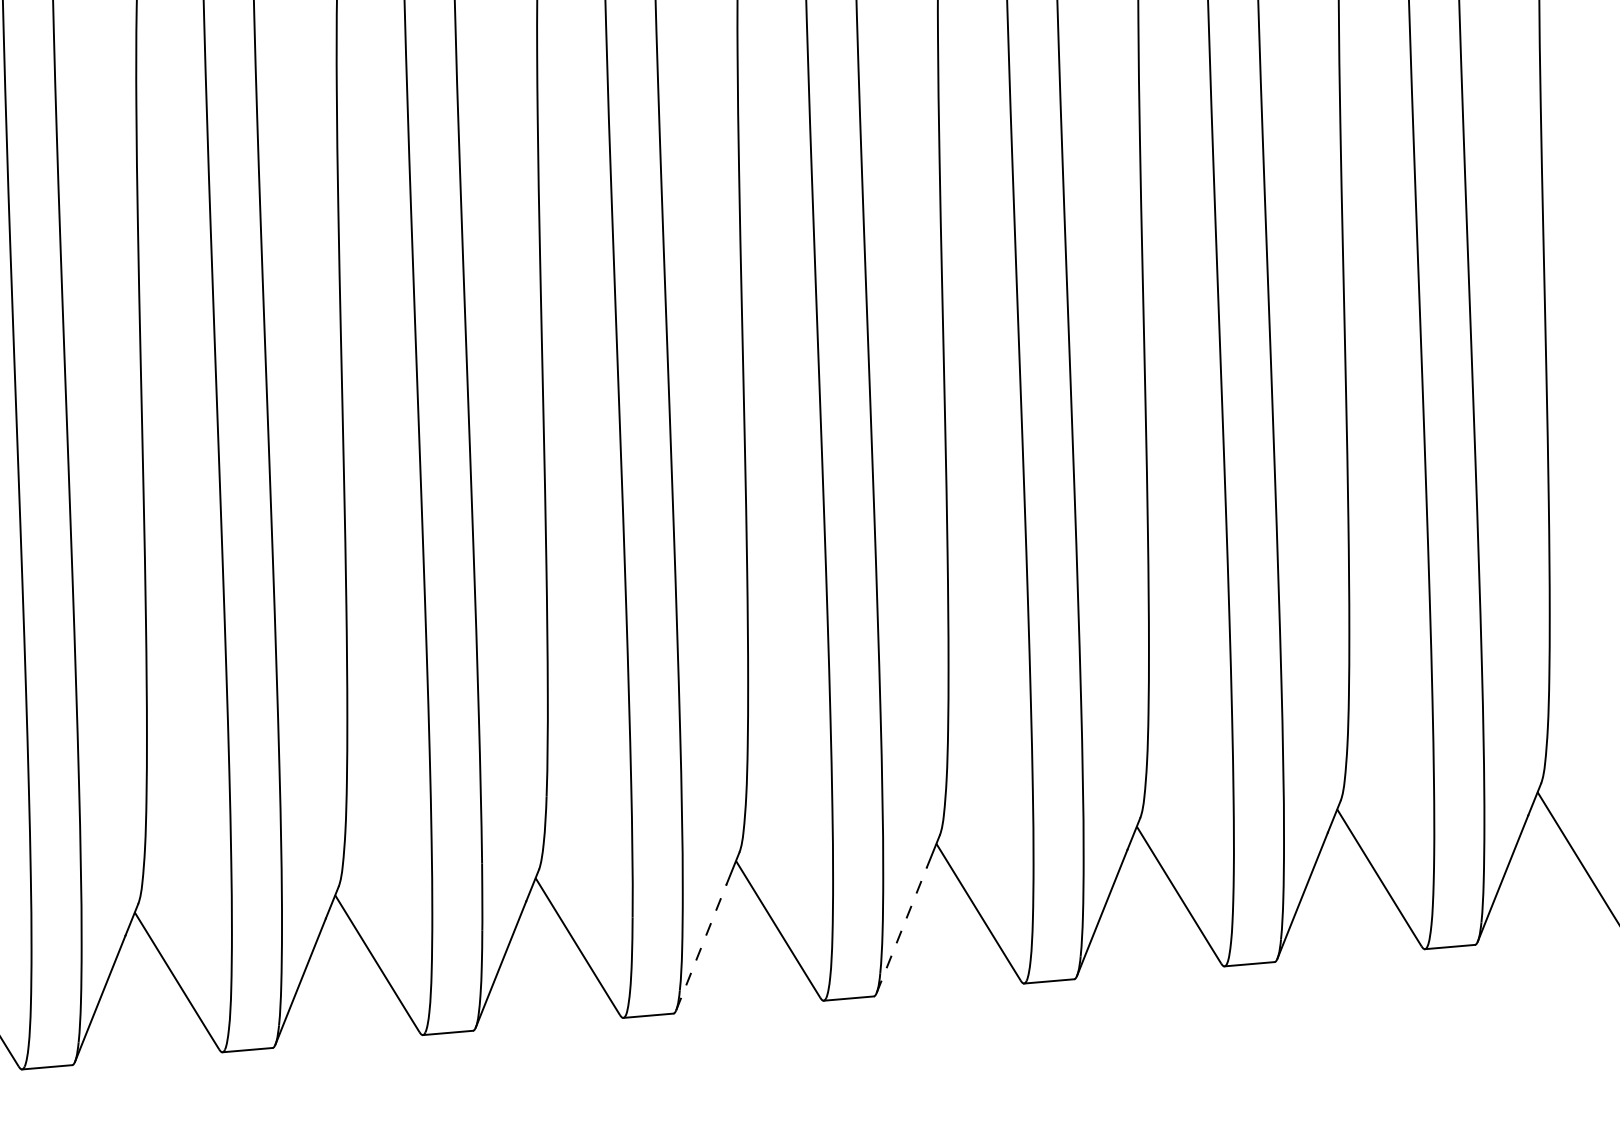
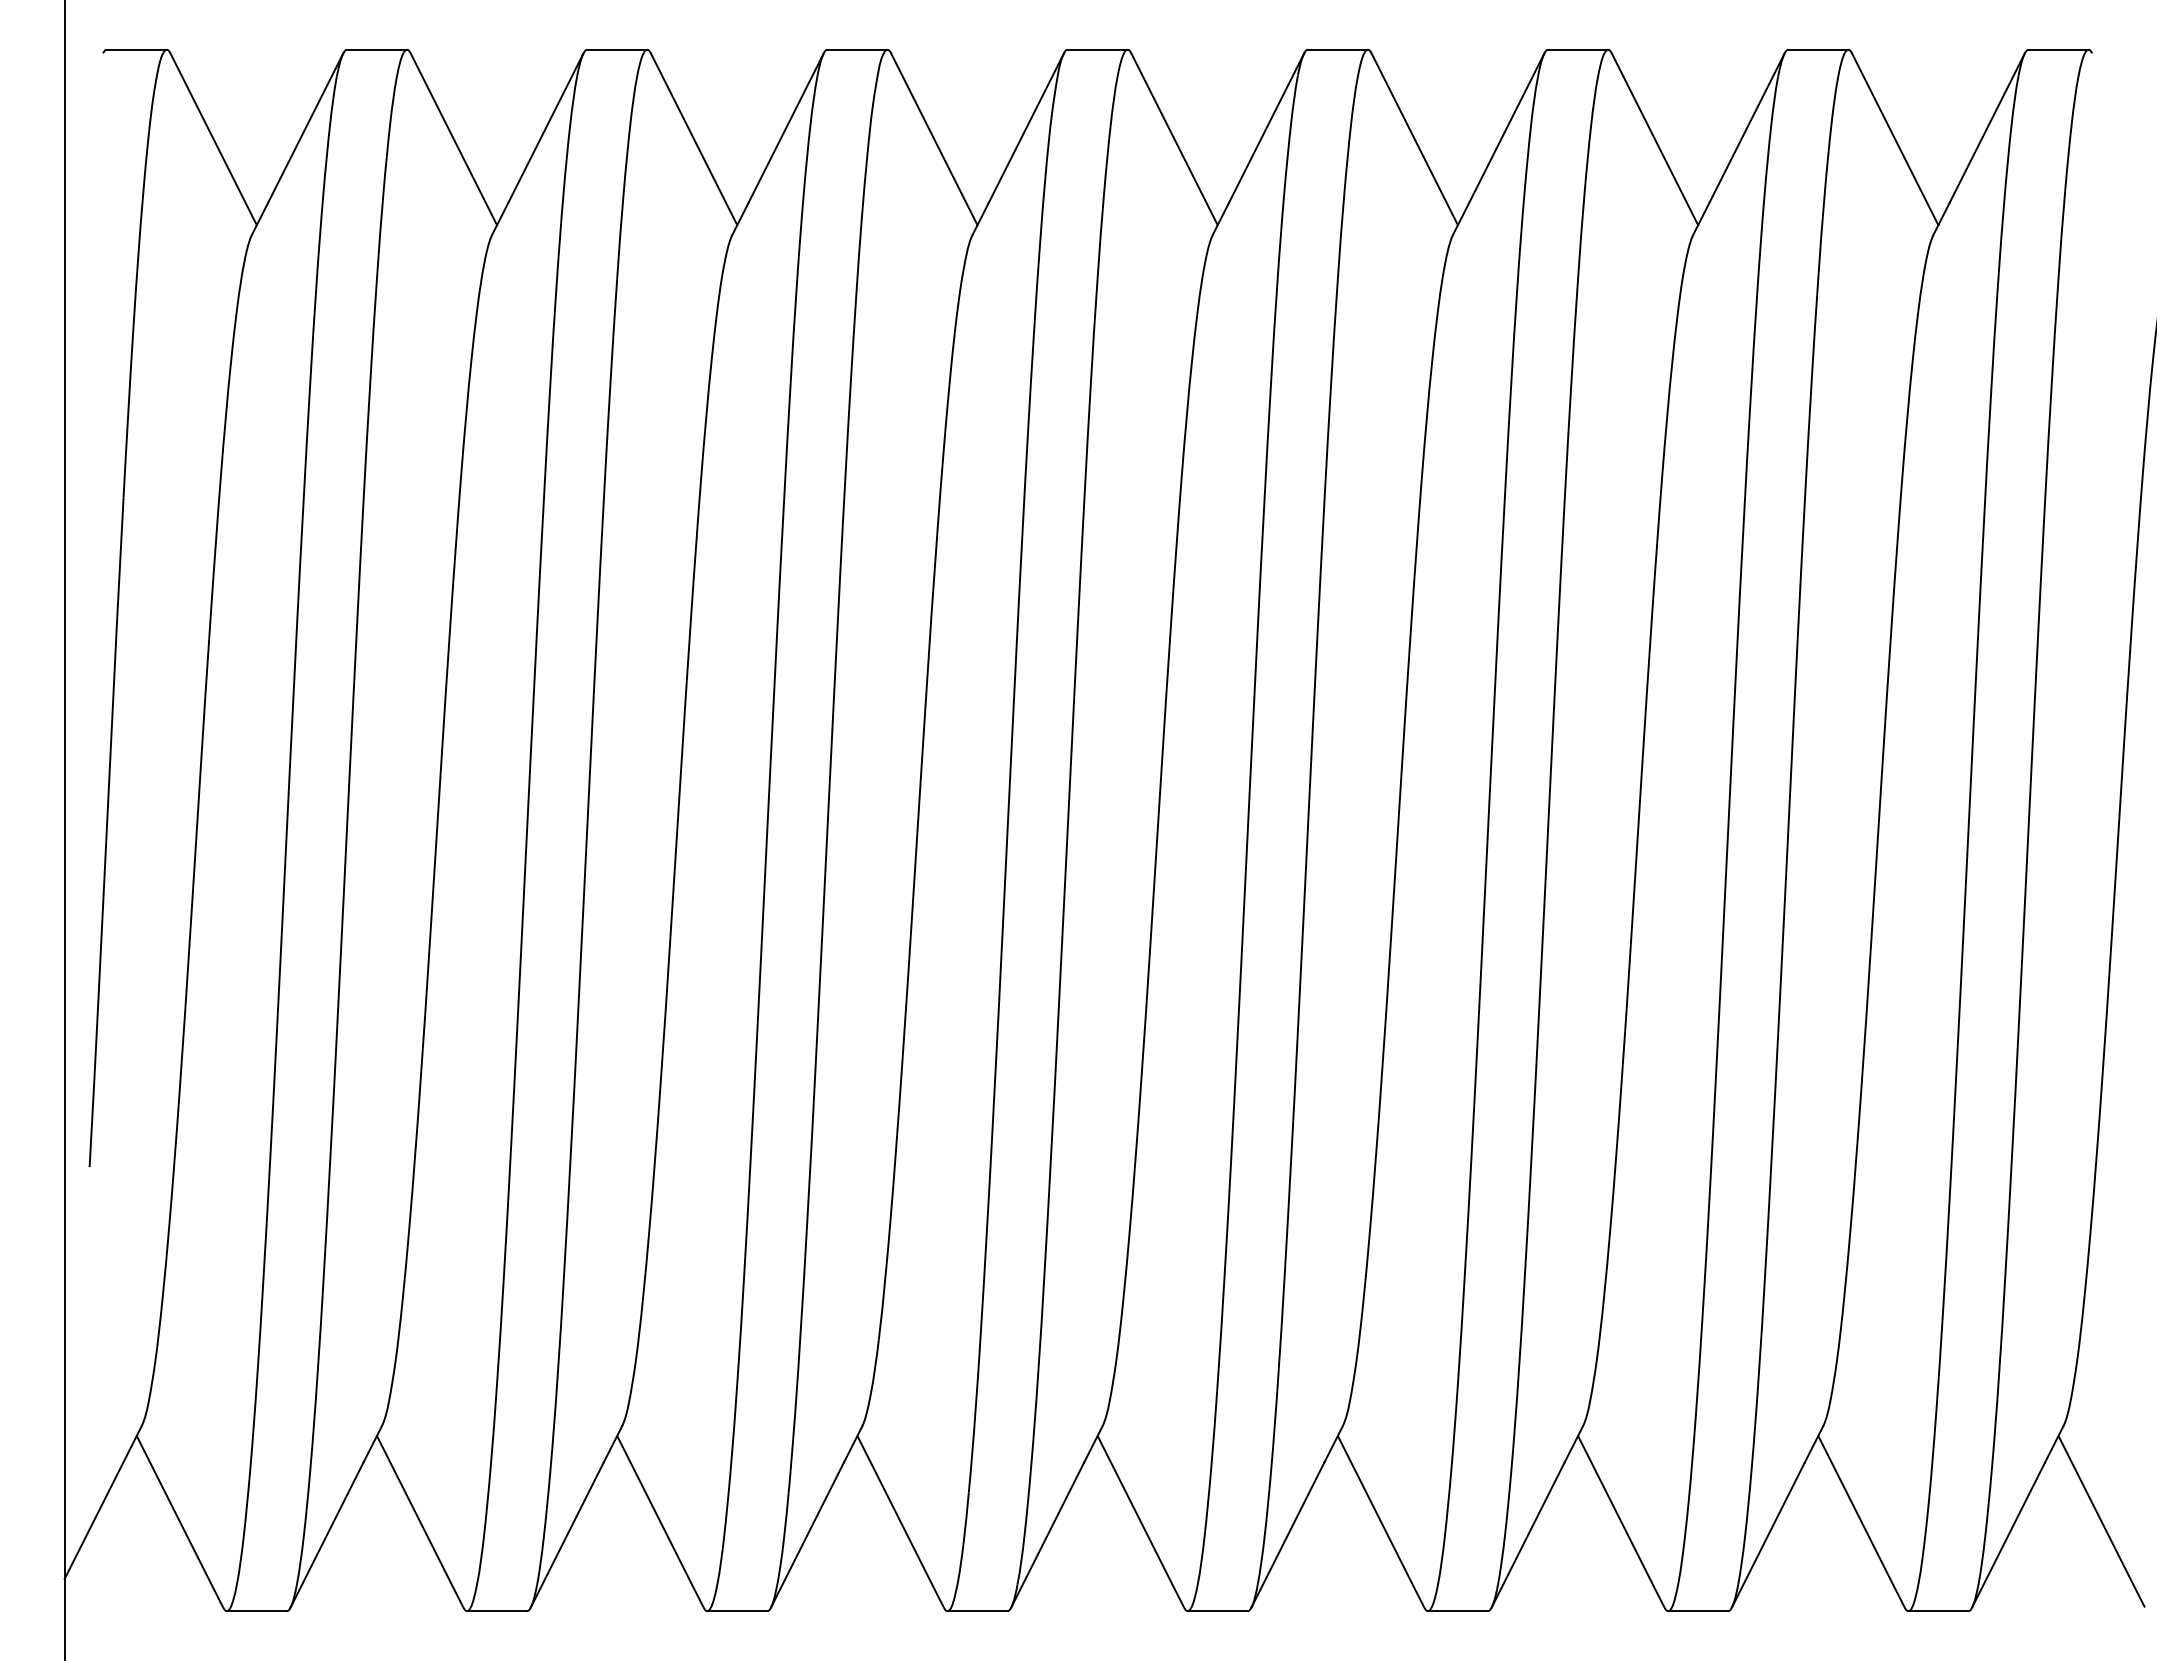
line: (902, 929) -> (1288, 1534), dashed -> solid
line: (701, 946) -> (1047, 1534), dashed -> solid

